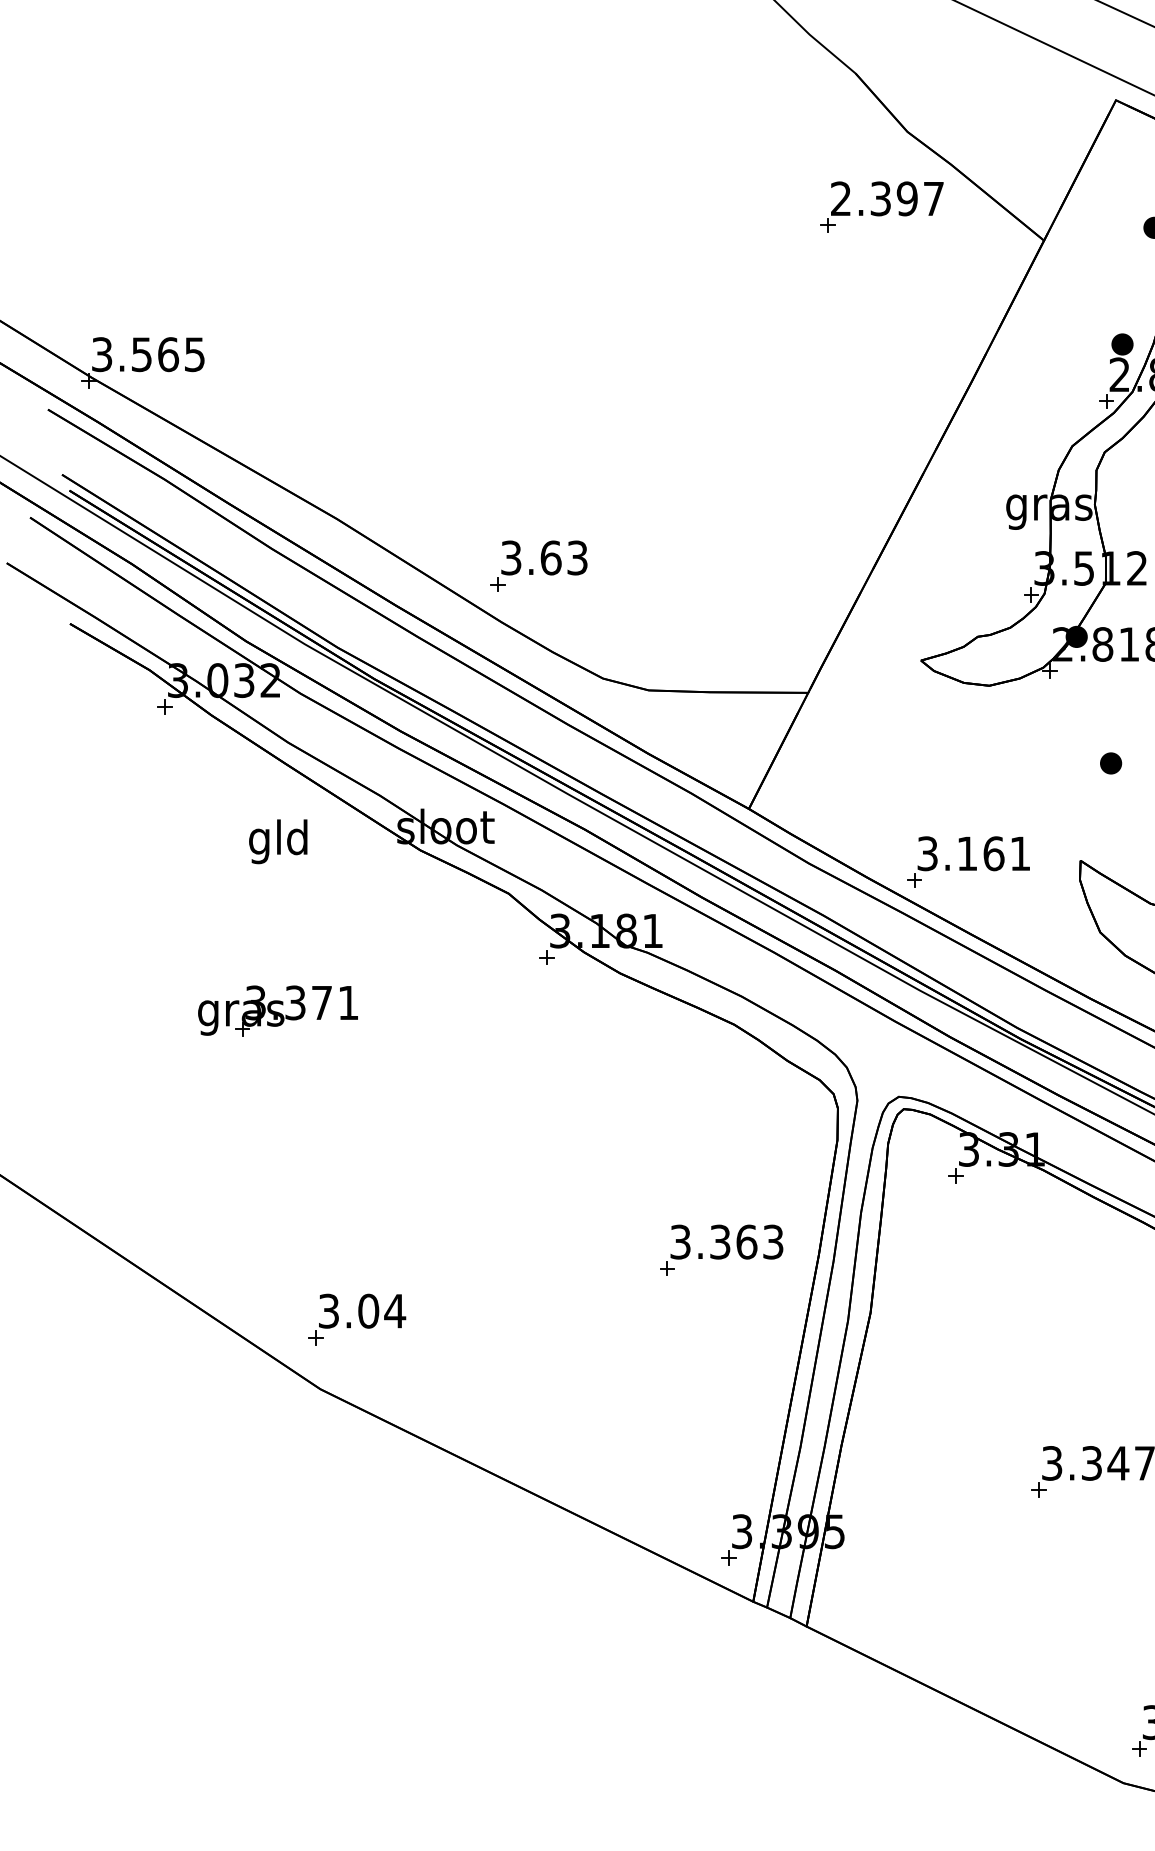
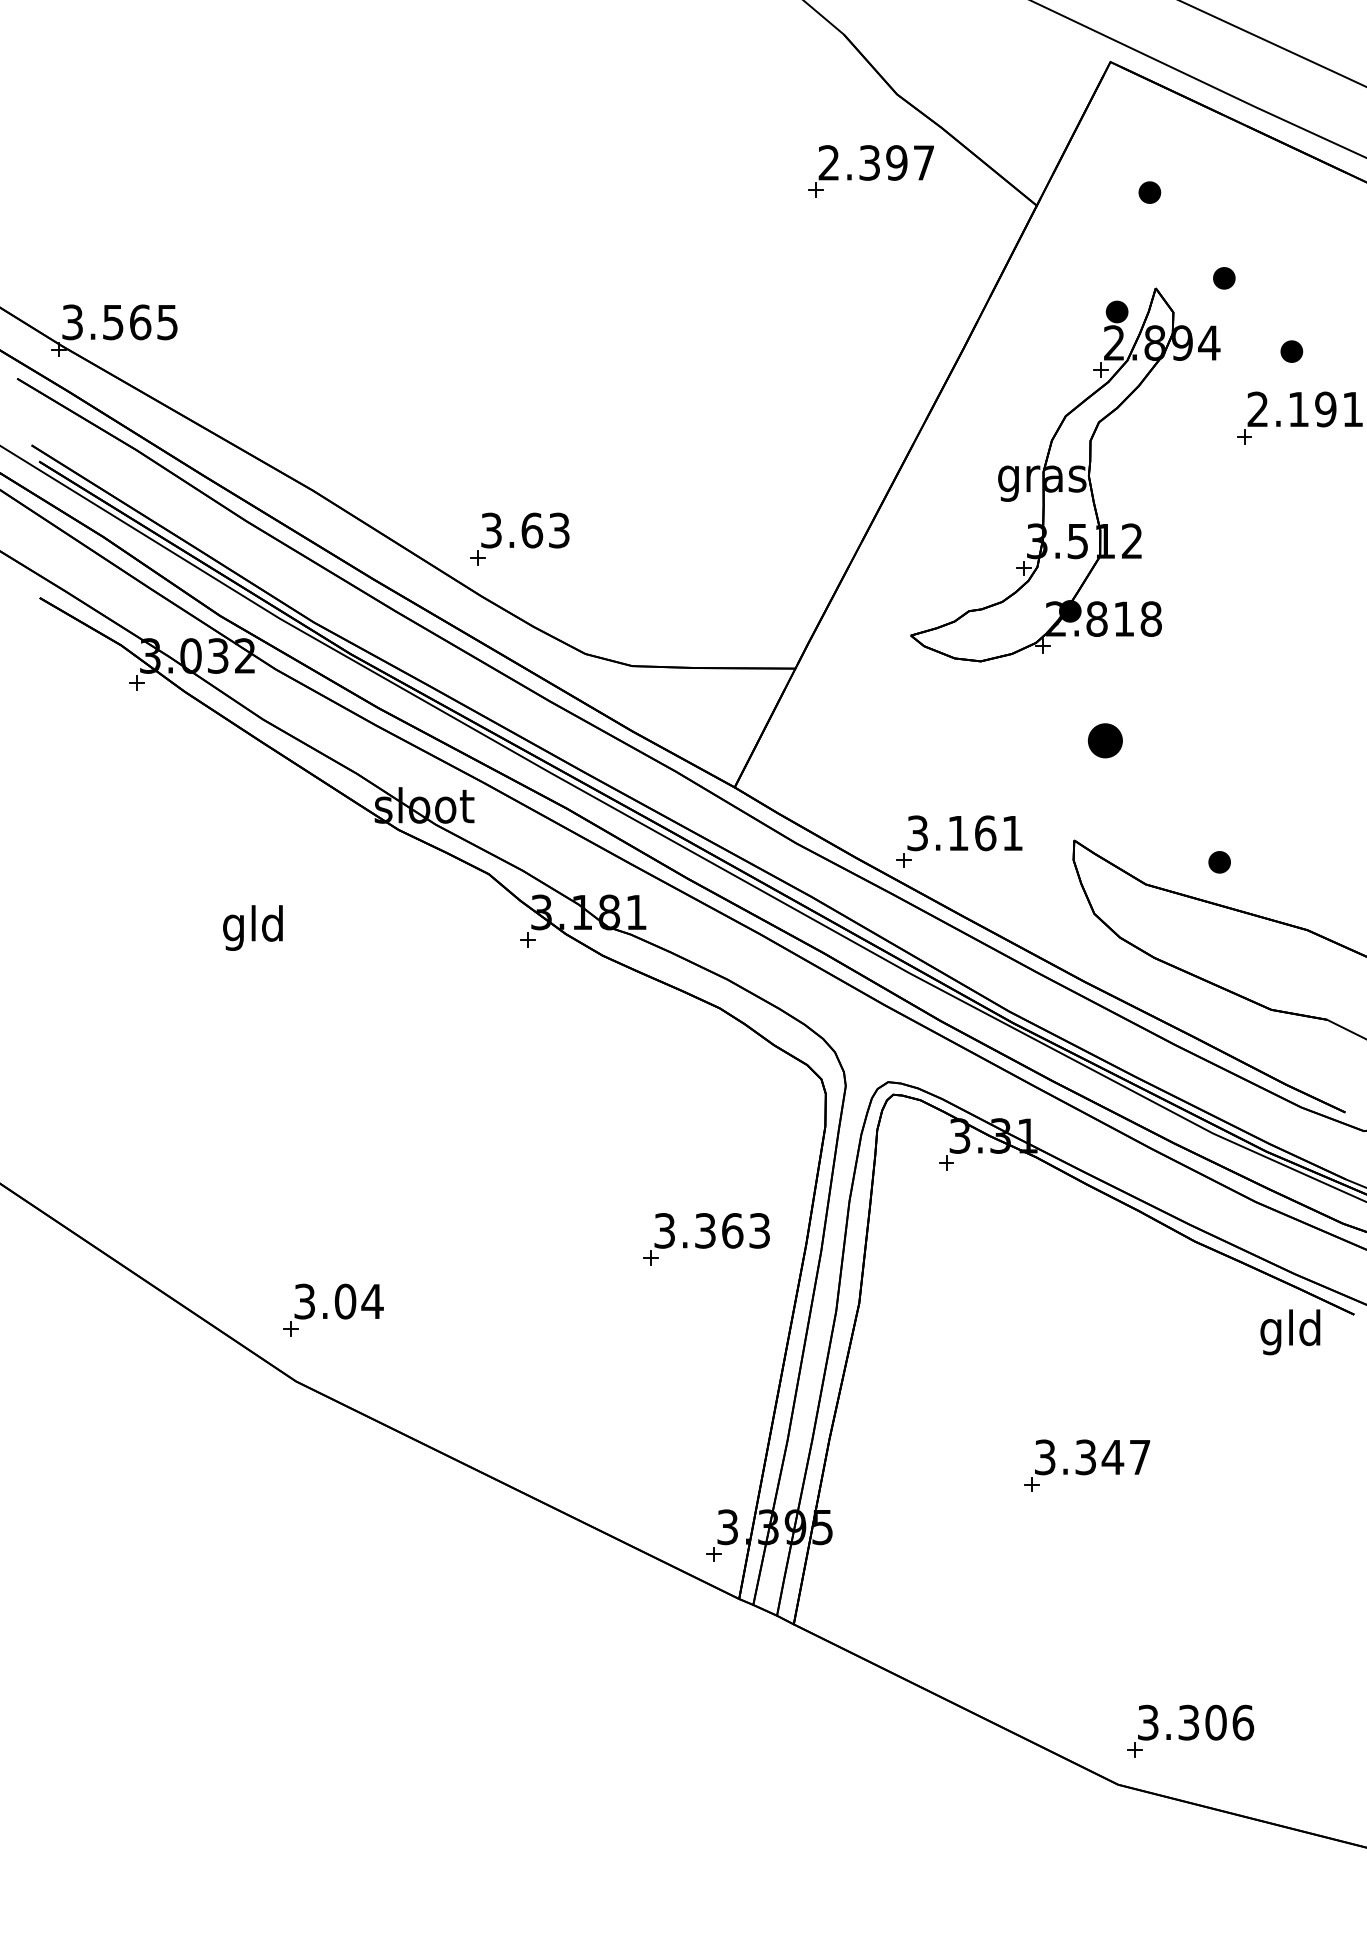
part: (1111, 763) -> (1105, 740), size x1.6
text: (277, 841) -> (252, 927), moved
part: (277, 1011) -> (252, 994), removed

